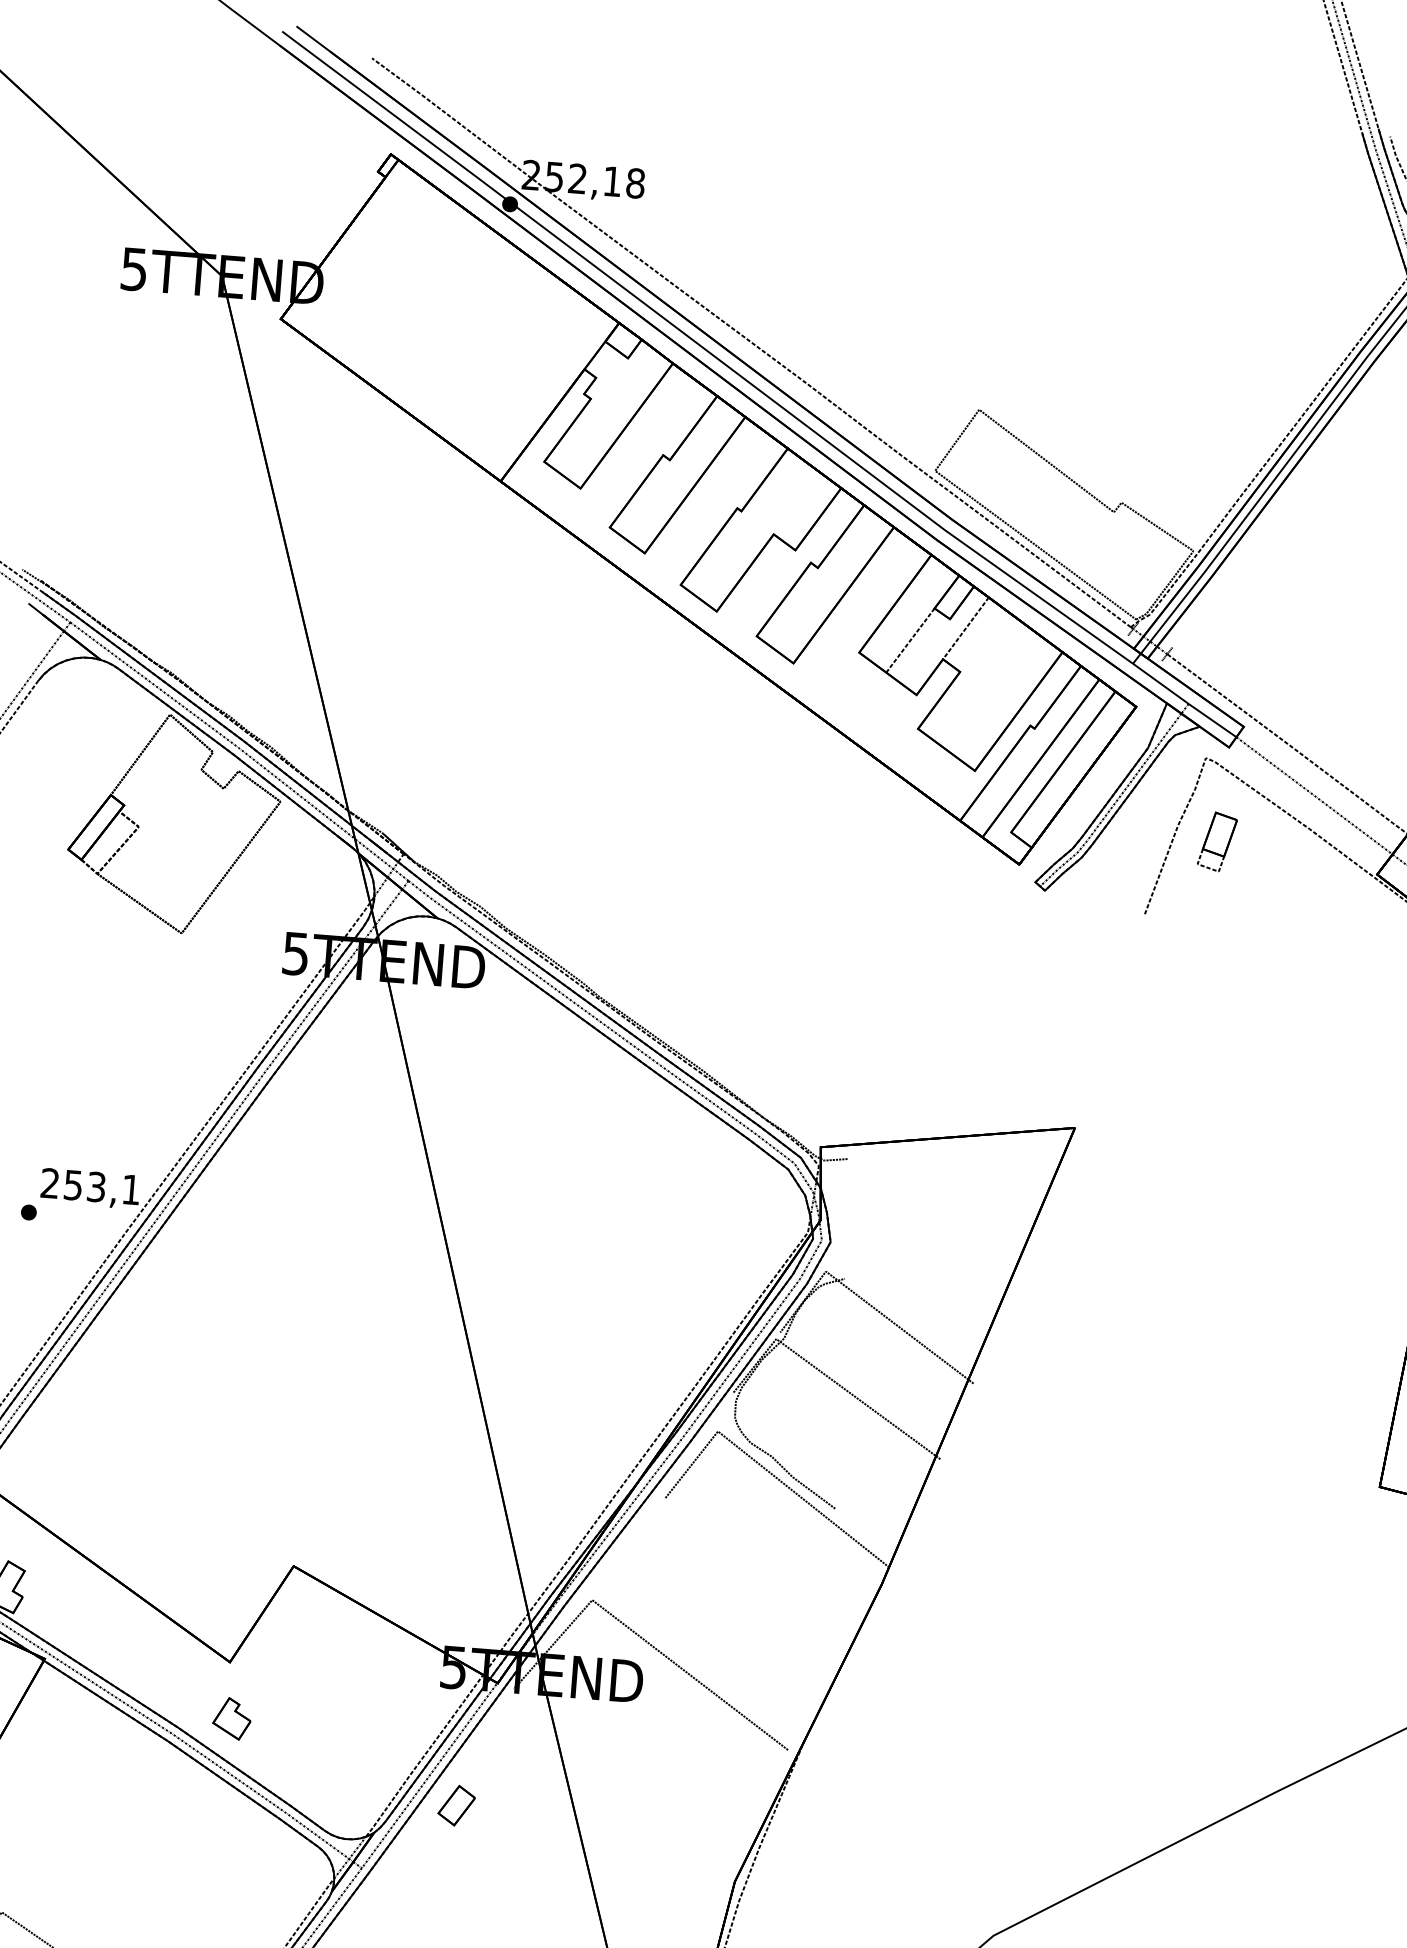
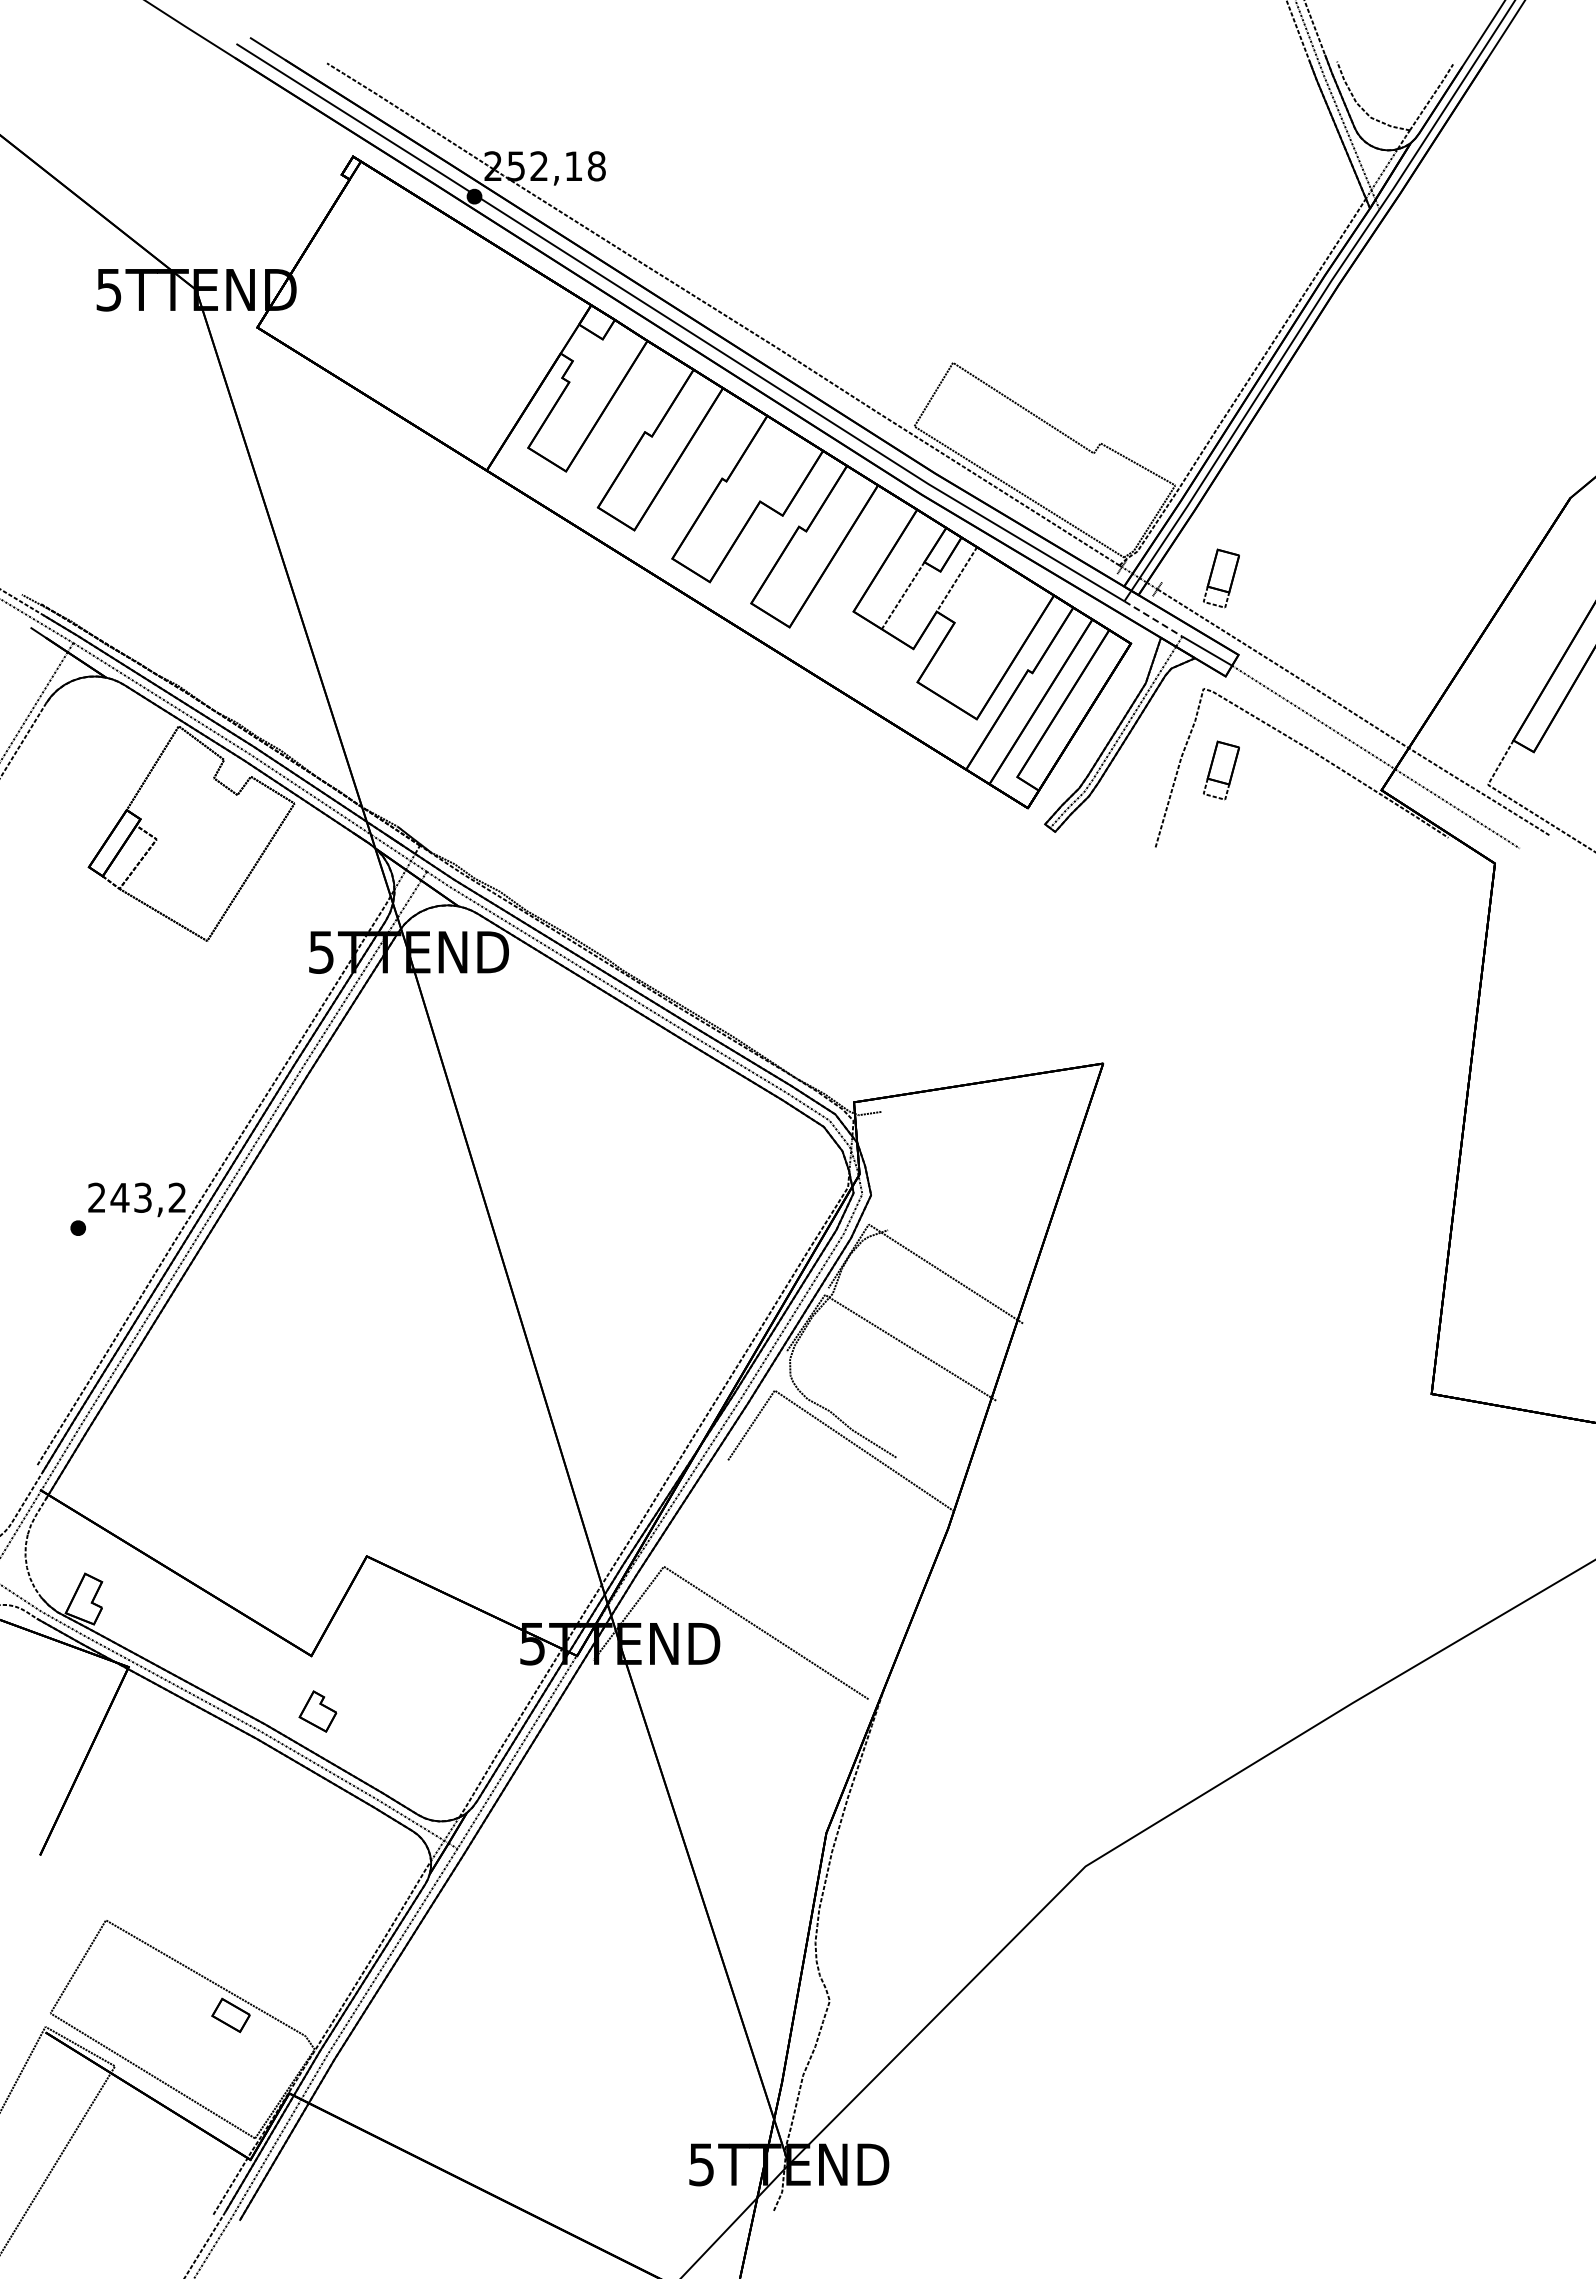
part: (1232, 648) -> (1221, 578), added
line: (1160, 683) -> (1153, 618), solid -> dashed
text: (101, 1187) -> (147, 1197), 253,1 -> 243,2
part: (456, 1805) -> (545, 1779), removed

